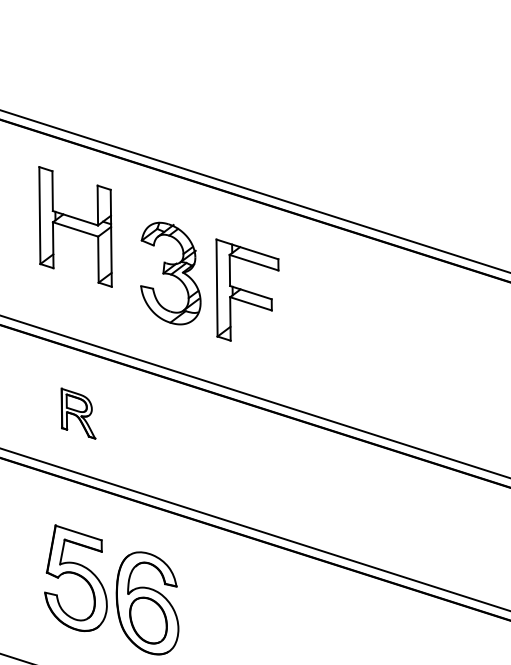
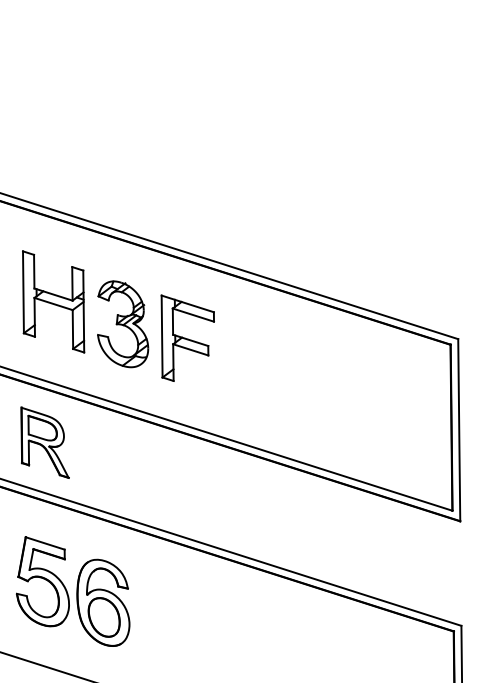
part: (75, 226) -> (53, 301), moved
part: (77, 413) -> (44, 442), size x1.67

